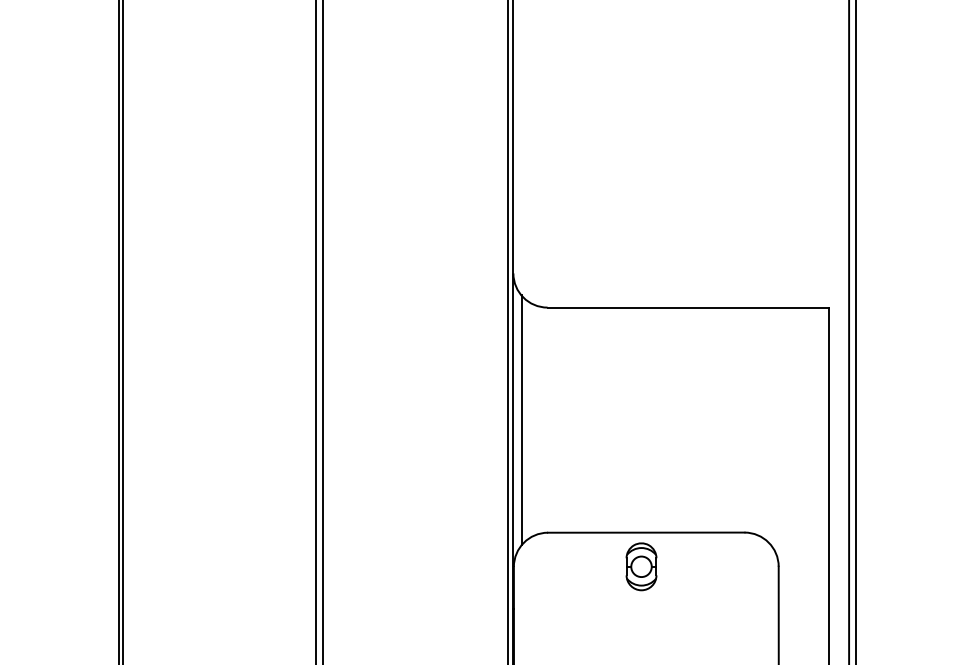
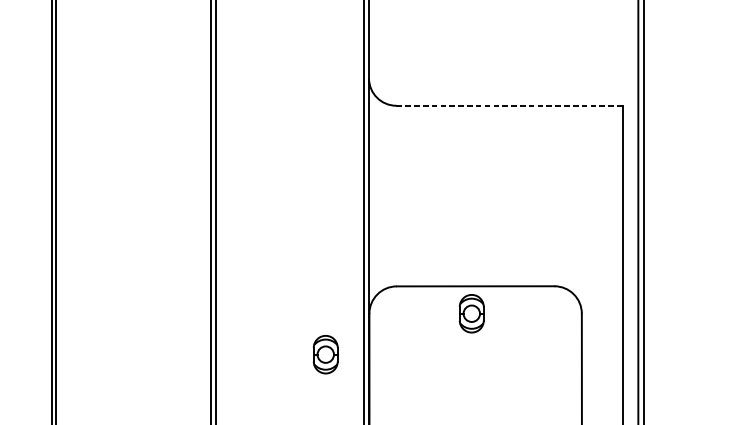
line: (688, 307) -> (509, 105), solid -> dashed
line: (521, 420) -> (375, 196), removed
part: (459, 617) -> (325, 354), added

